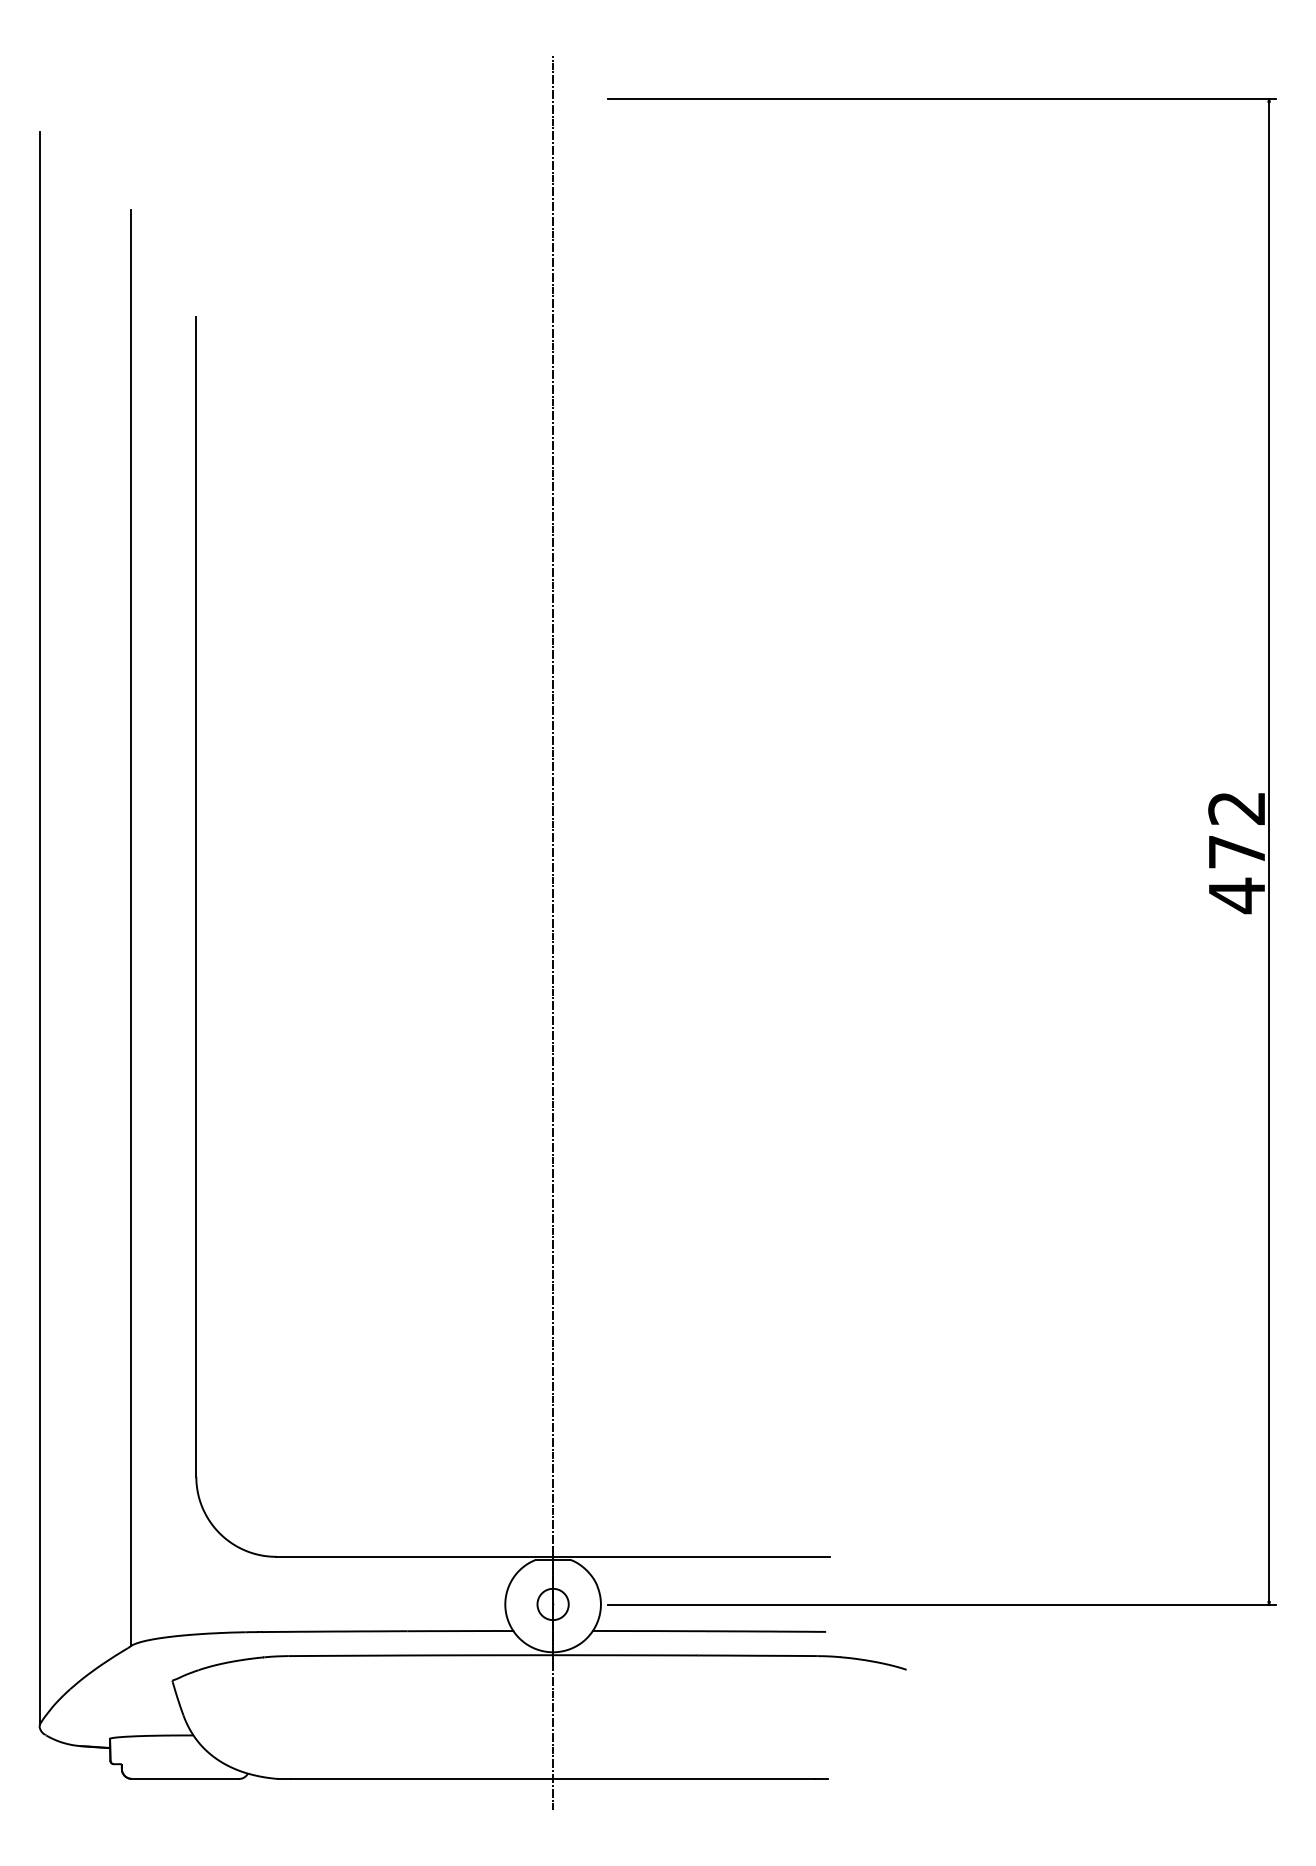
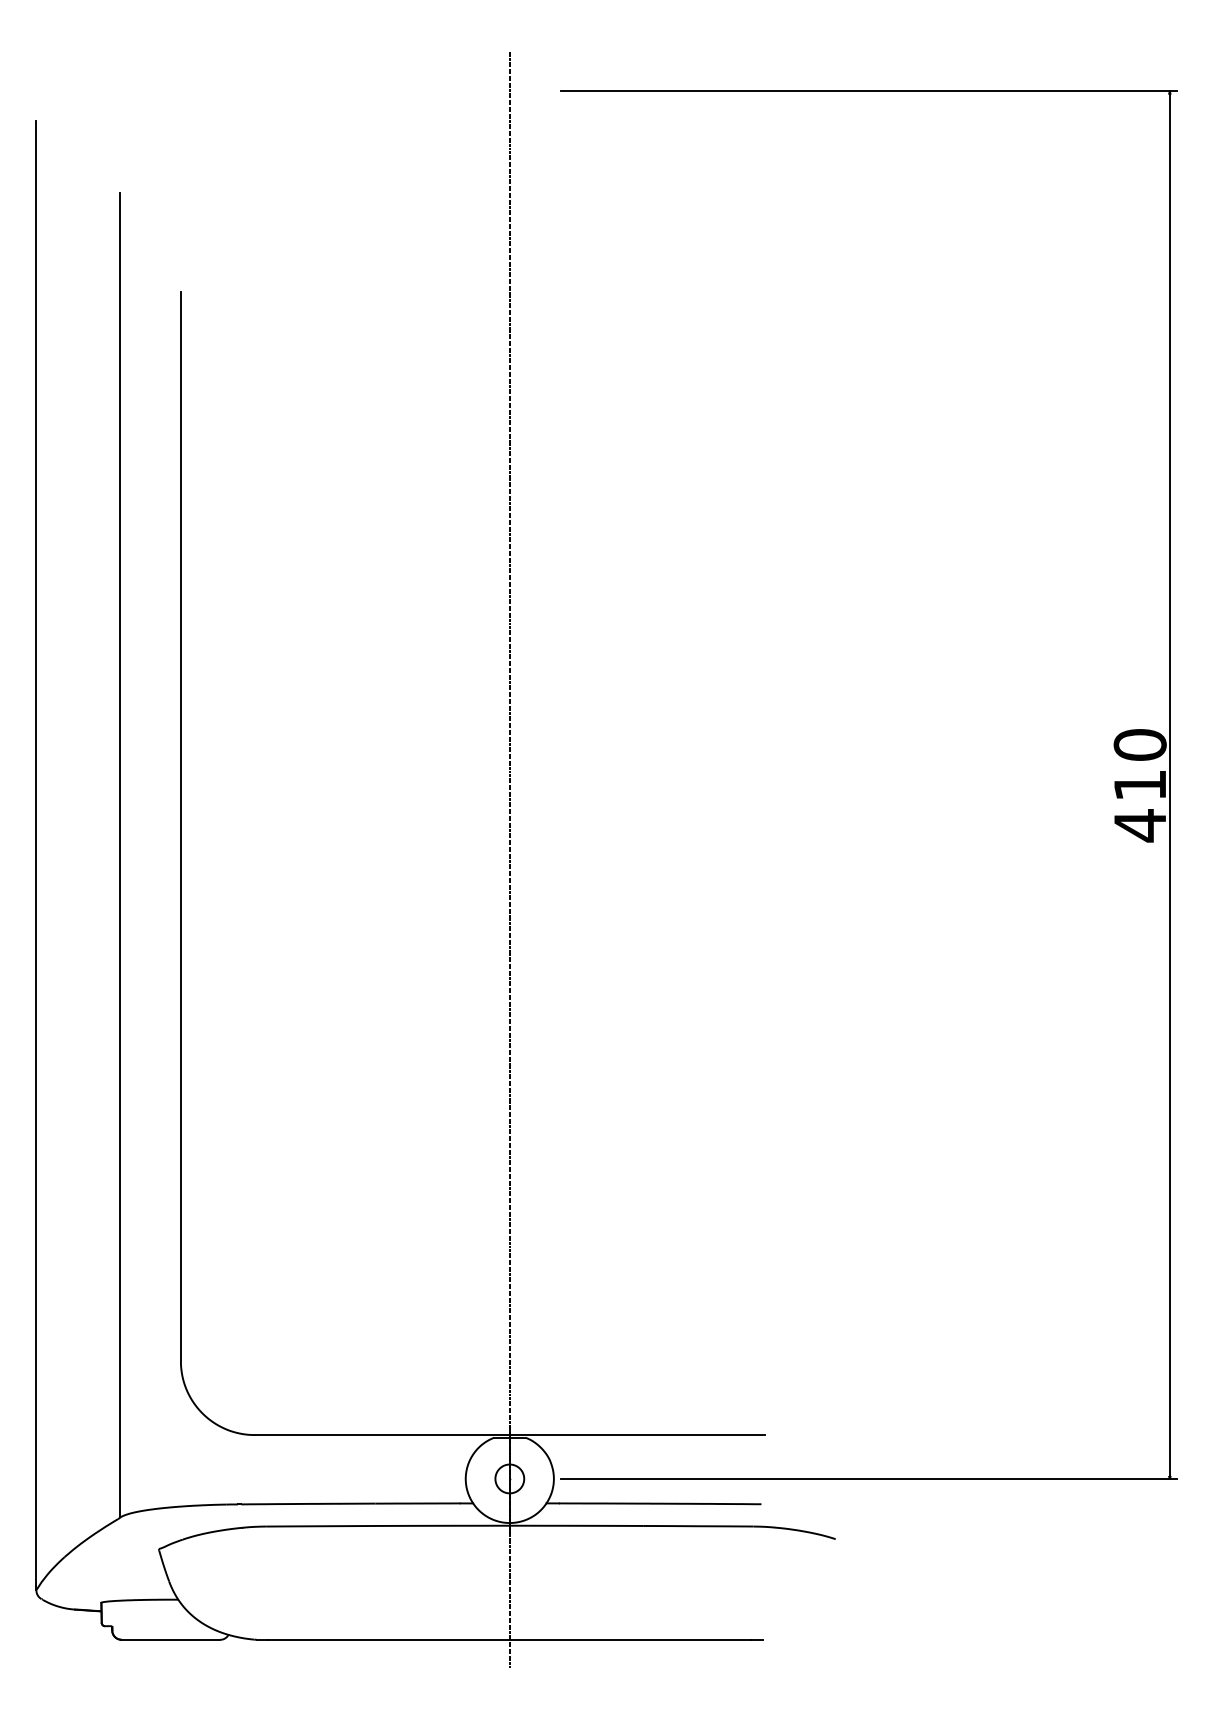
text: (1236, 829) -> (1139, 764), 472 -> 410

